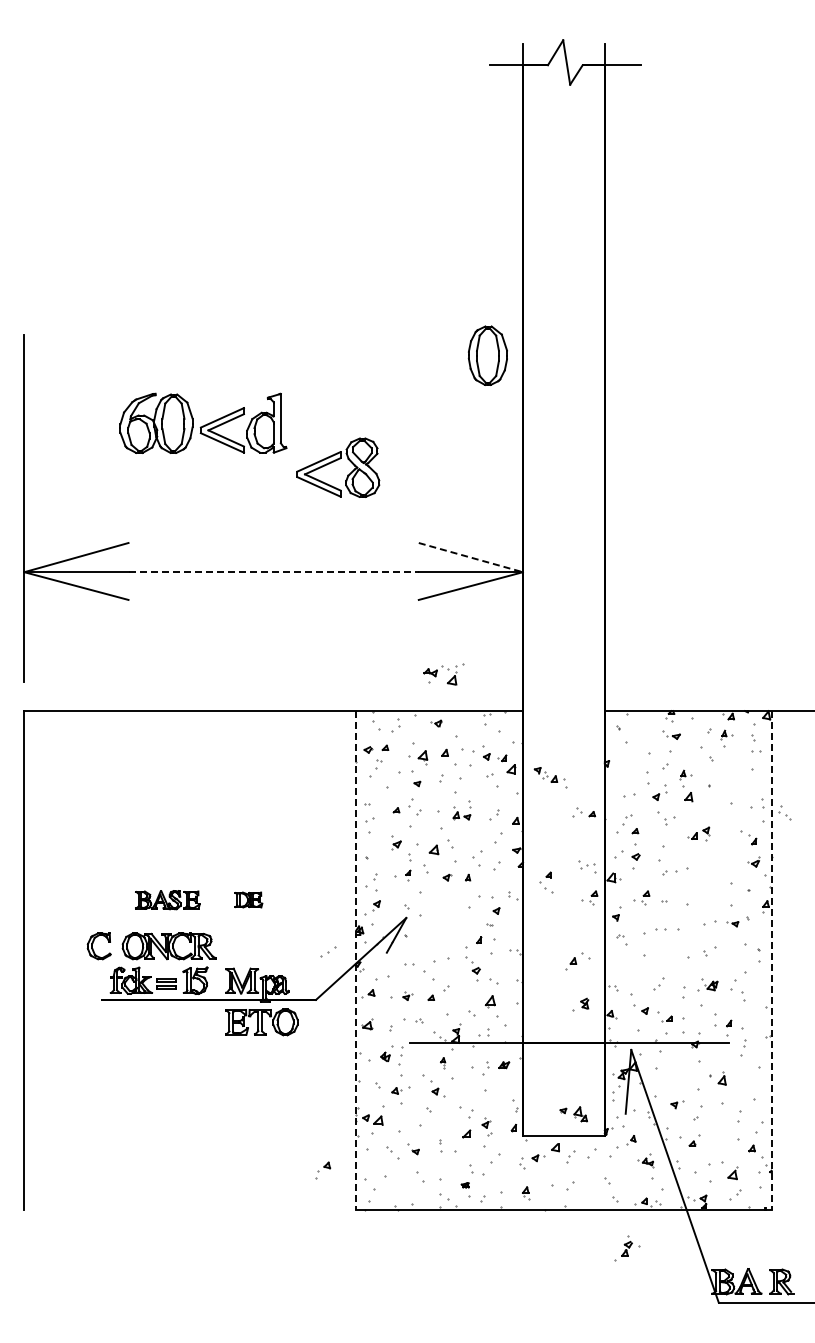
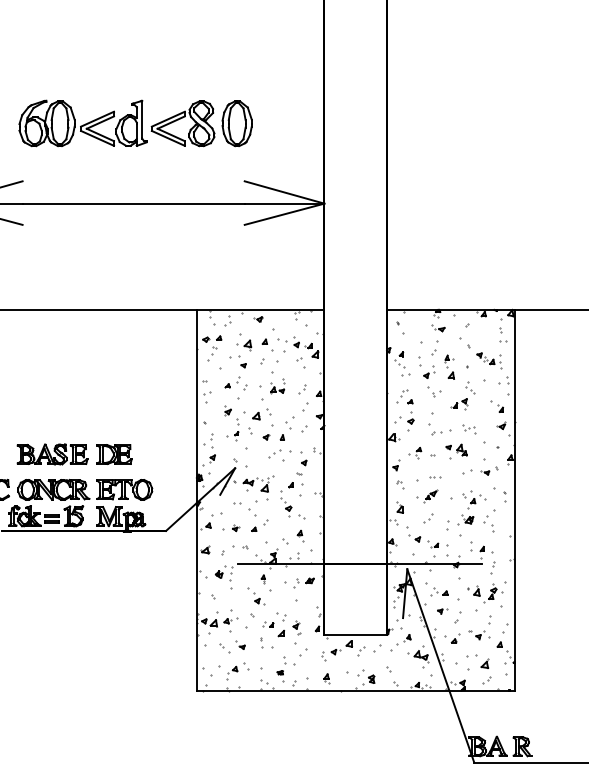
part: (487, 355) -> (236, 123), moved
part: (203, 422) -> (83, 122), moved
line: (471, 557) -> (285, 192), dashed -> solid
line: (274, 572) -> (134, 203), dashed -> solid
part: (437, 673) -> (253, 483), moved
part: (726, 738) -> (480, 330), removed
part: (550, 777) -> (489, 360), moved
part: (584, 812) -> (439, 591), moved
part: (784, 812) -> (470, 387), moved
part: (587, 866) -> (469, 428), moved
part: (546, 882) -> (399, 359), moved
part: (589, 897) -> (375, 452), removed
part: (248, 899) -> (114, 454), size x1.67
part: (167, 900) -> (52, 454), size x1.43
part: (667, 929) -> (435, 477), size x0.62
part: (328, 951) -> (275, 453), moved
part: (662, 954) -> (431, 496), added
line: (356, 960) -> (197, 500), dashed -> solid
line: (771, 960) -> (514, 500), dashed -> solid
part: (577, 961) -> (476, 501), moved
part: (621, 969) -> (399, 507), added
part: (580, 1004) -> (368, 679), moved
part: (491, 1005) -> (300, 535), size x0.62
part: (261, 1022) -> (124, 490), moved
part: (400, 1090) -> (230, 620), moved
part: (573, 1114) -> (456, 450), moved
part: (449, 1121) -> (268, 623), added
part: (721, 1136) -> (476, 635), added
part: (645, 1160) -> (418, 653), size x1.67
part: (323, 1170) -> (232, 672), moved
part: (627, 1248) -> (493, 593), moved

